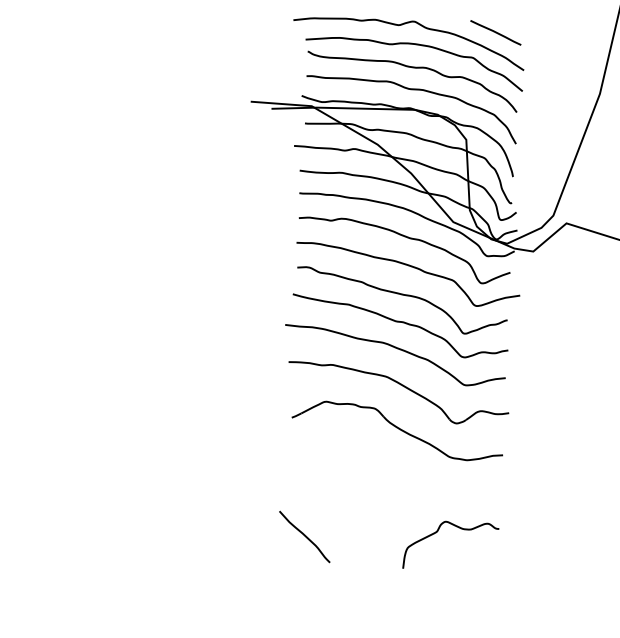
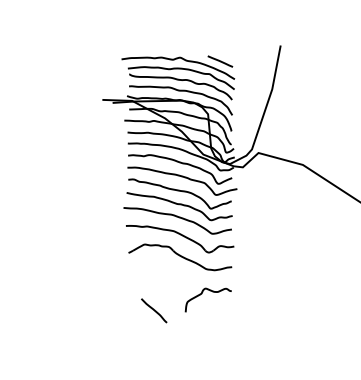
curve: (439, 531) -> (202, 293), moved
line: (305, 536) -> (154, 310), moved

